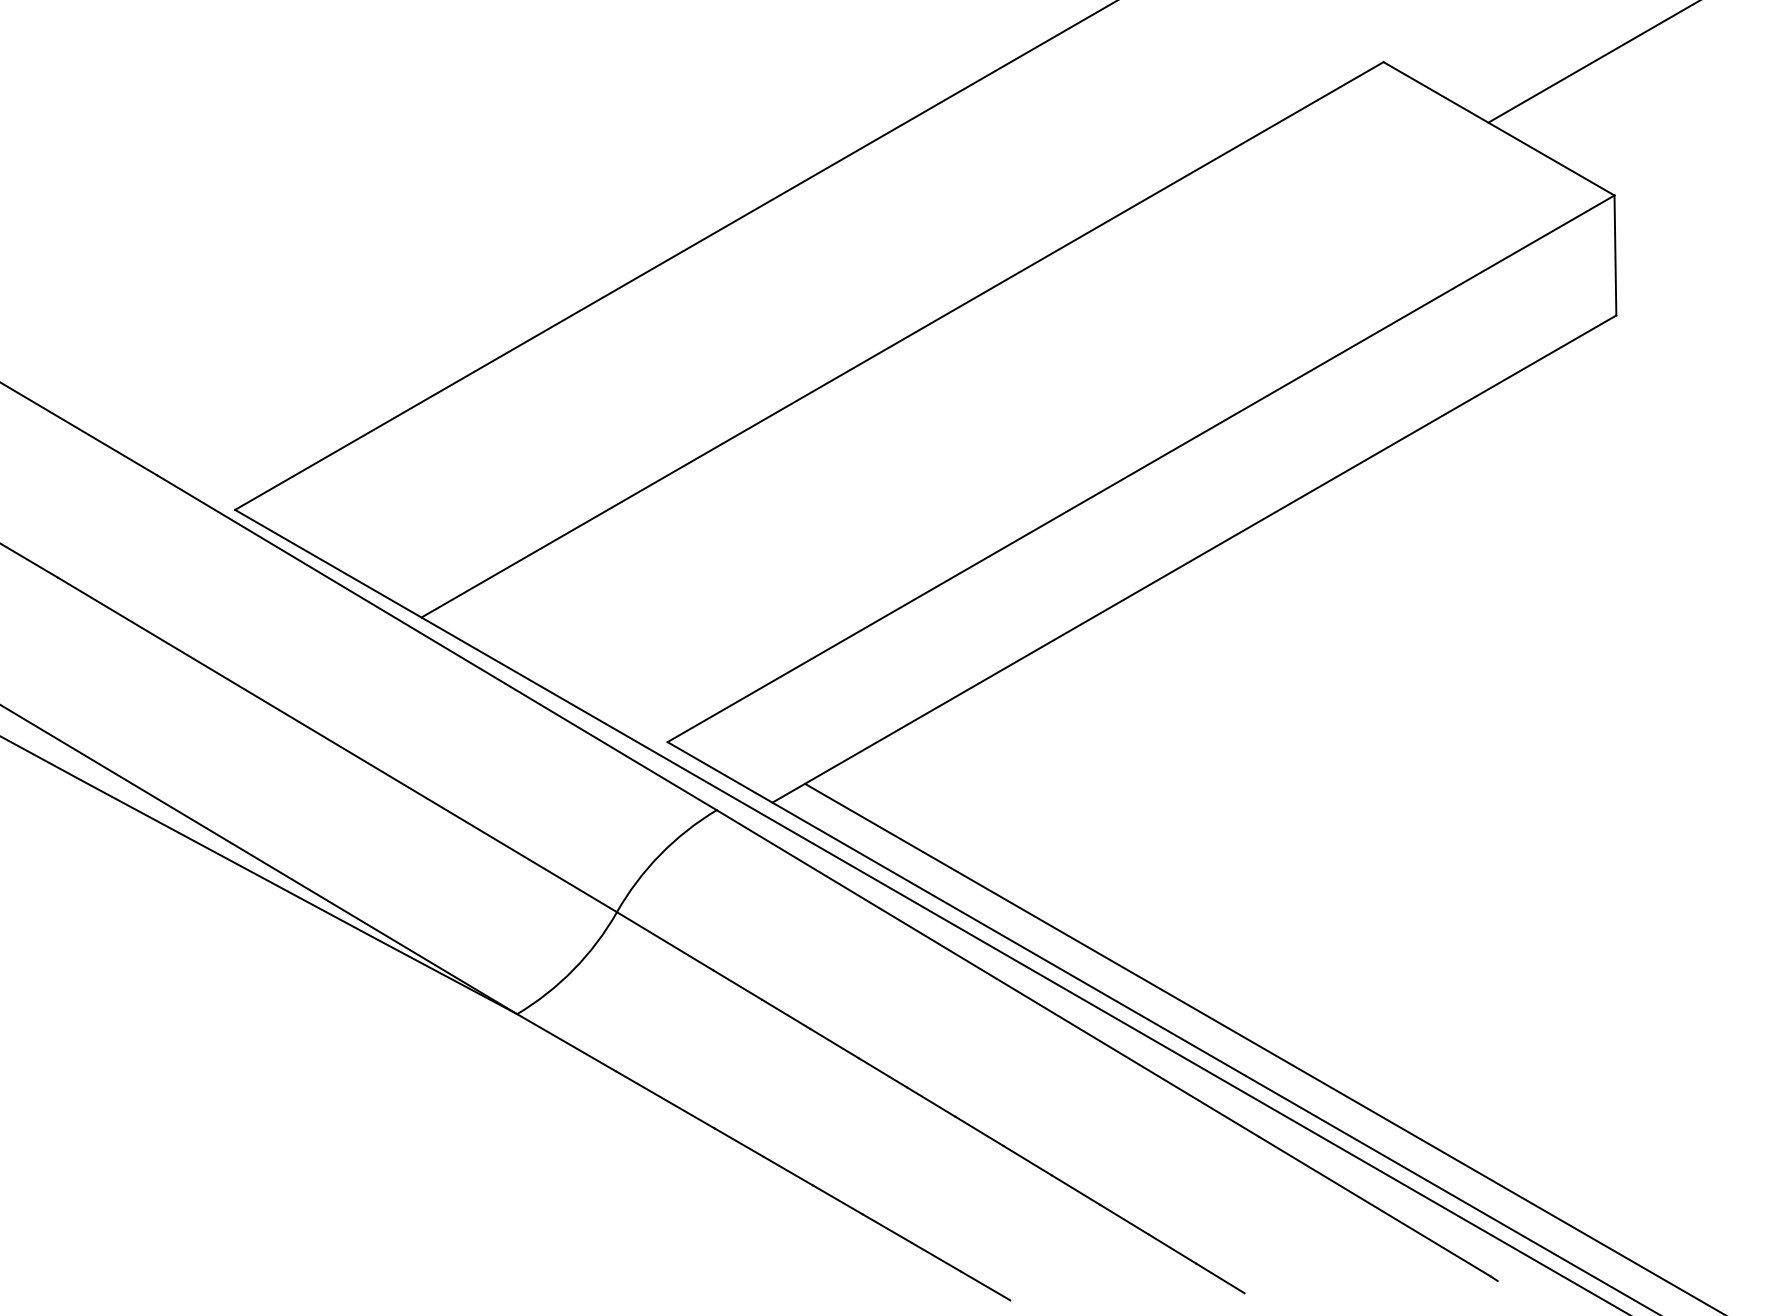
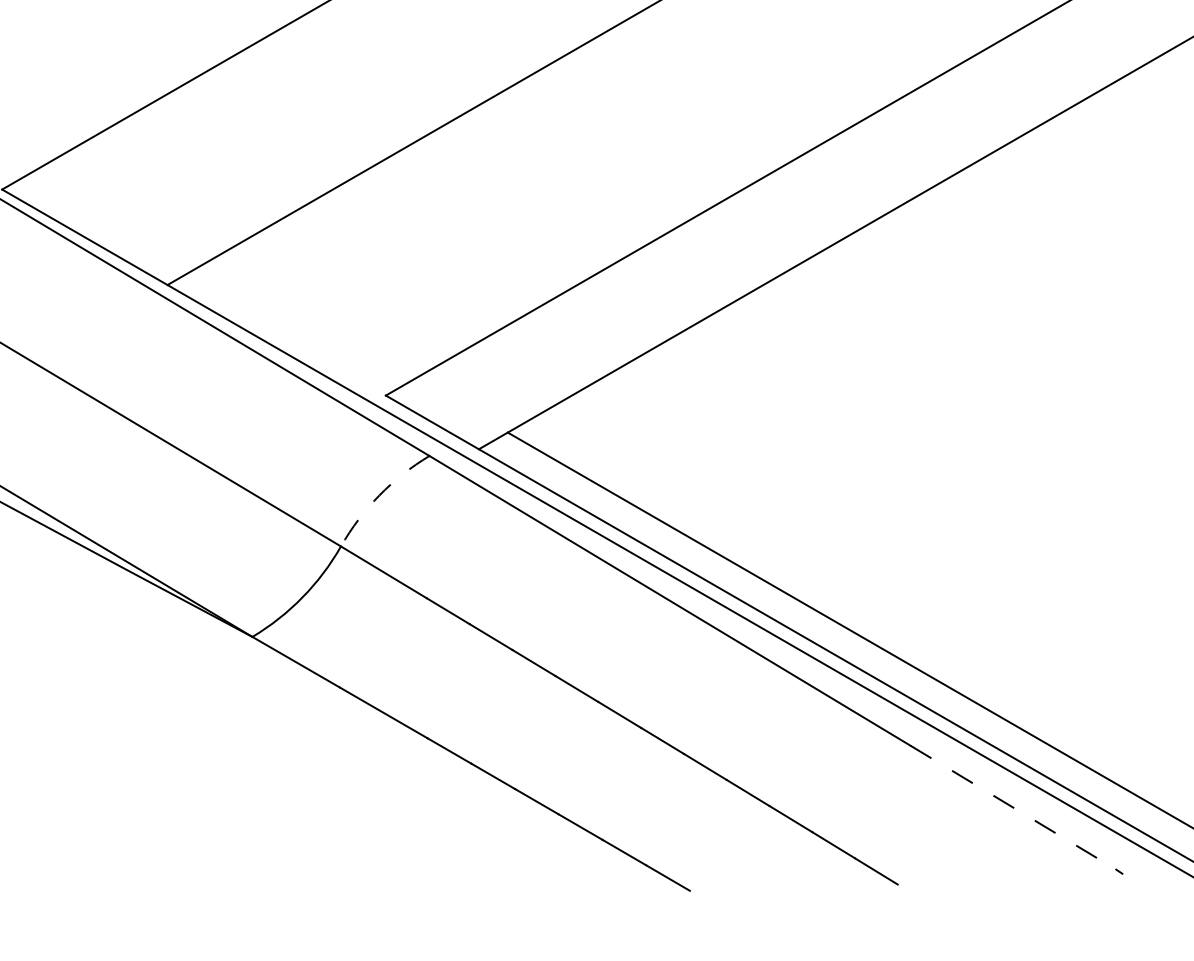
arc: (660, 854) -> (379, 495), solid -> dashed
line: (1375, 1206) -> (1013, 807), solid -> dashed

